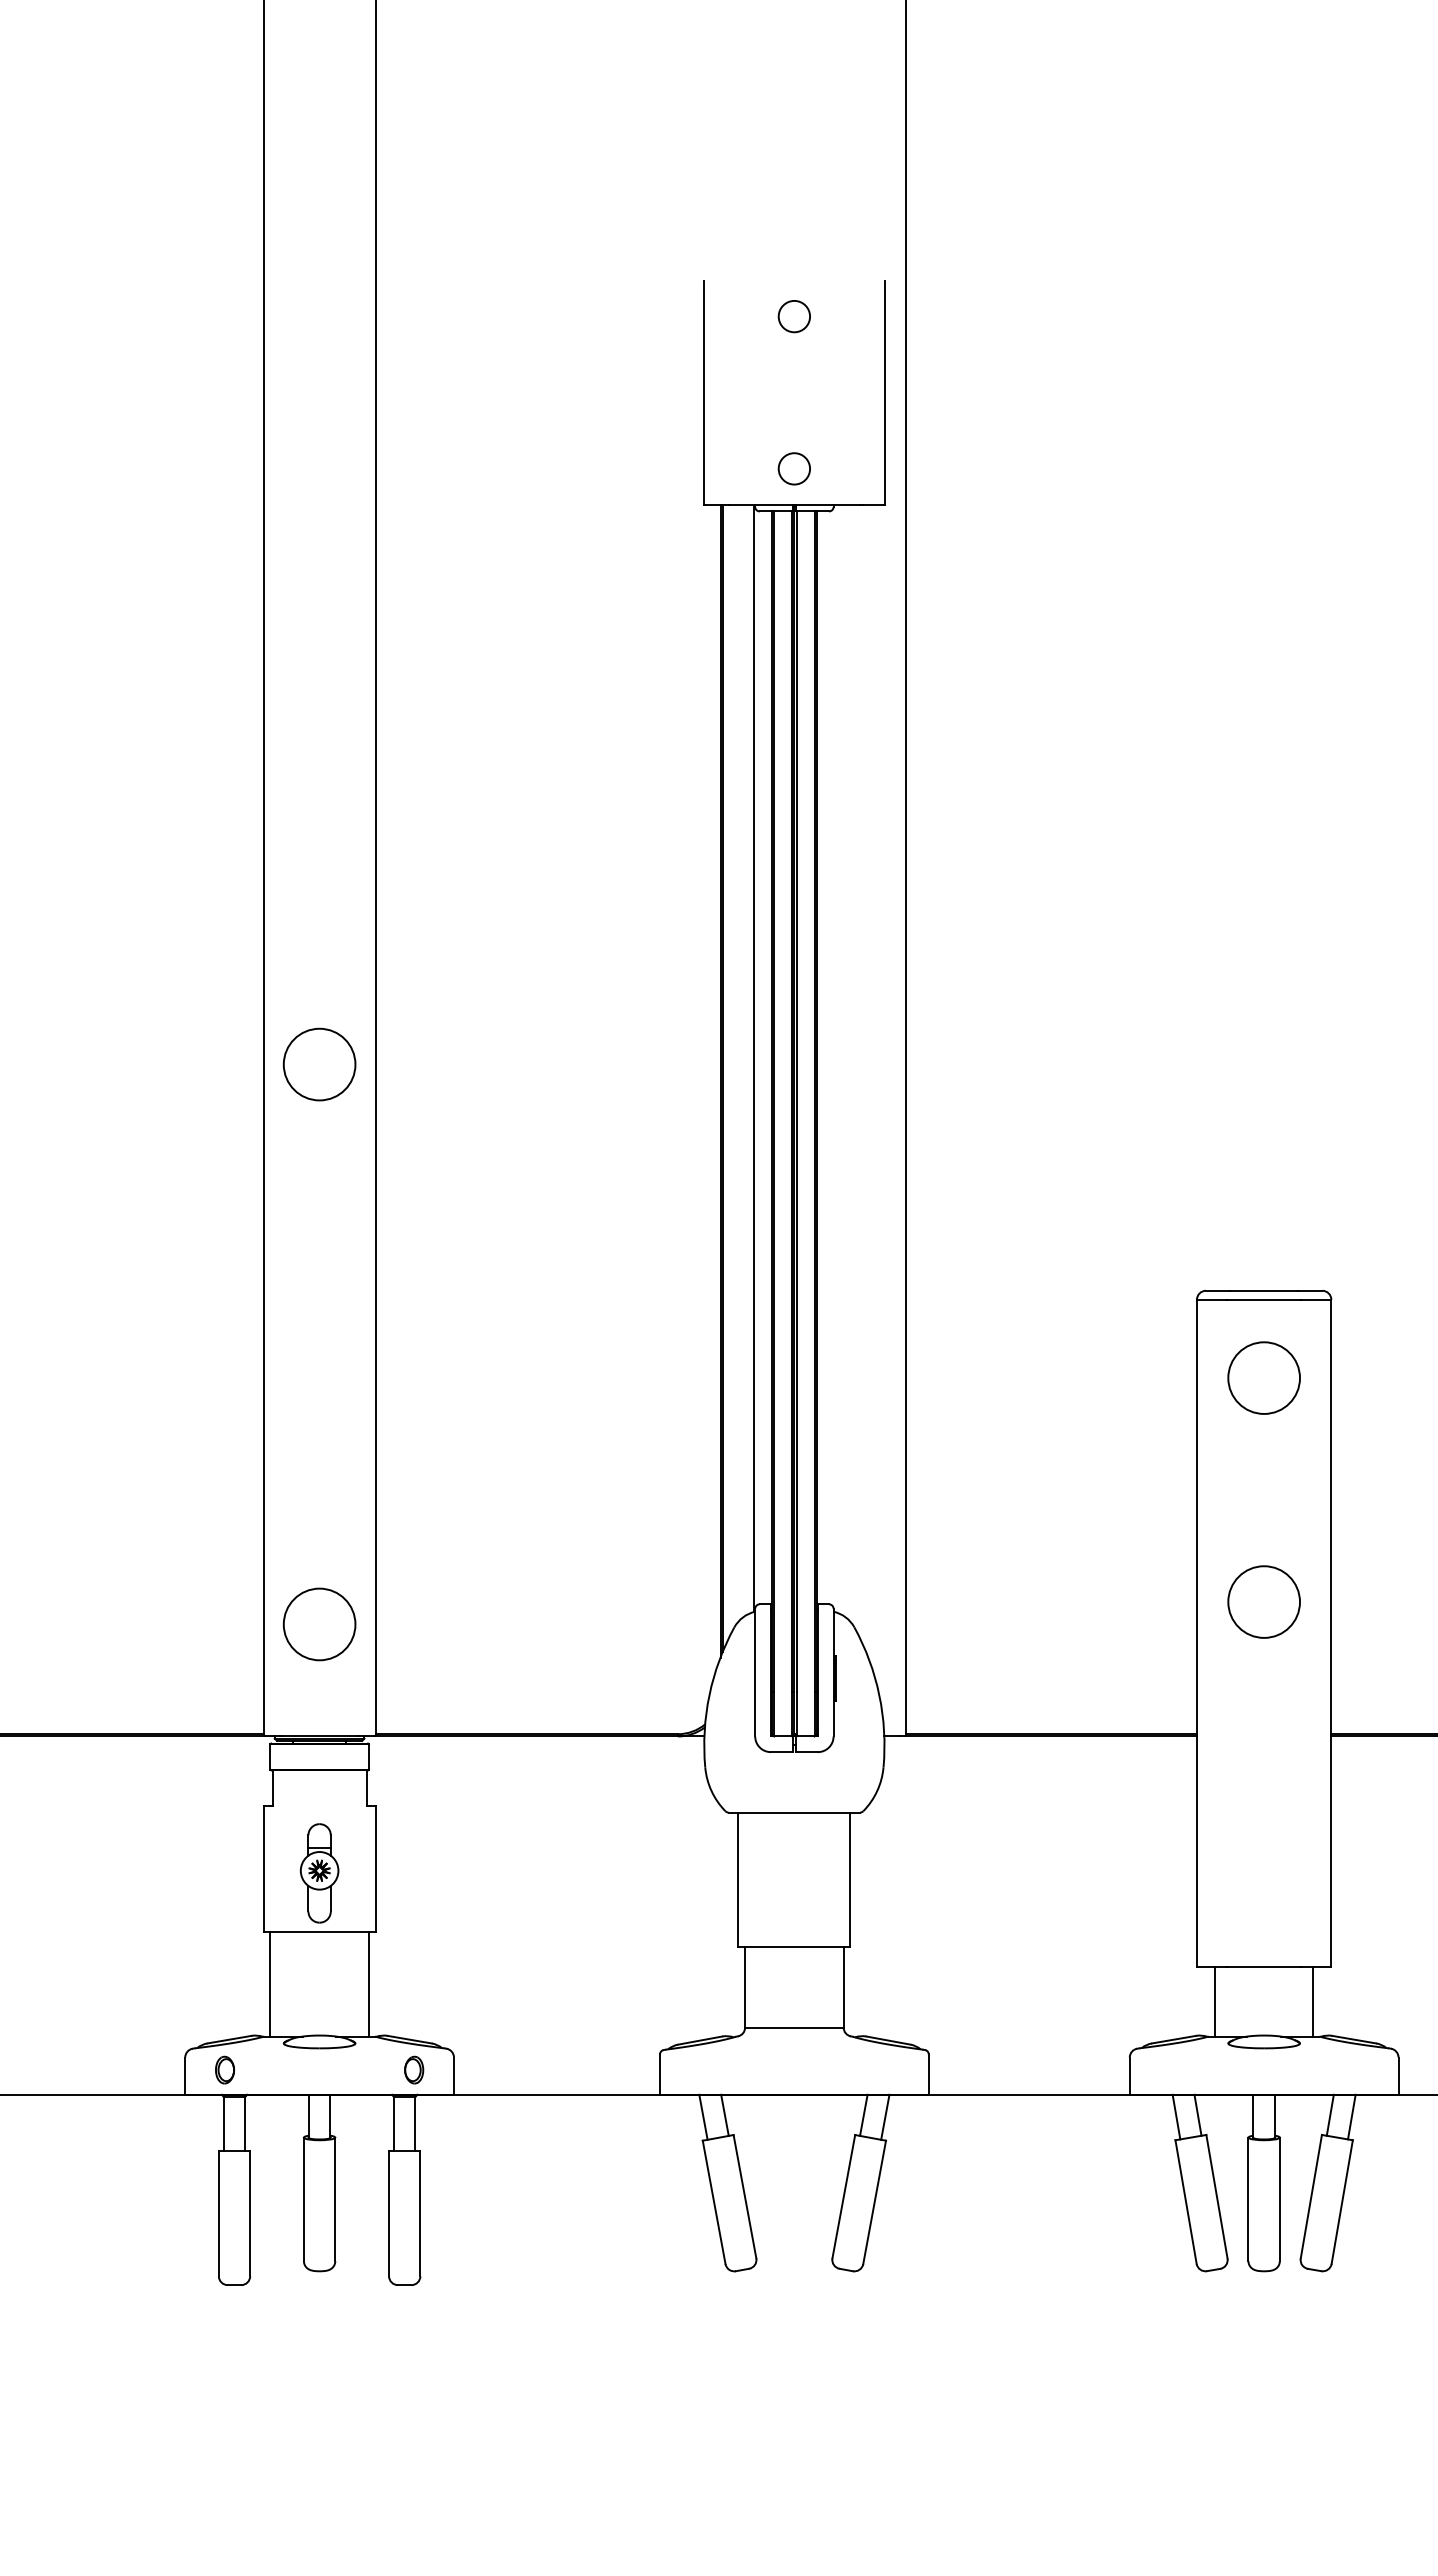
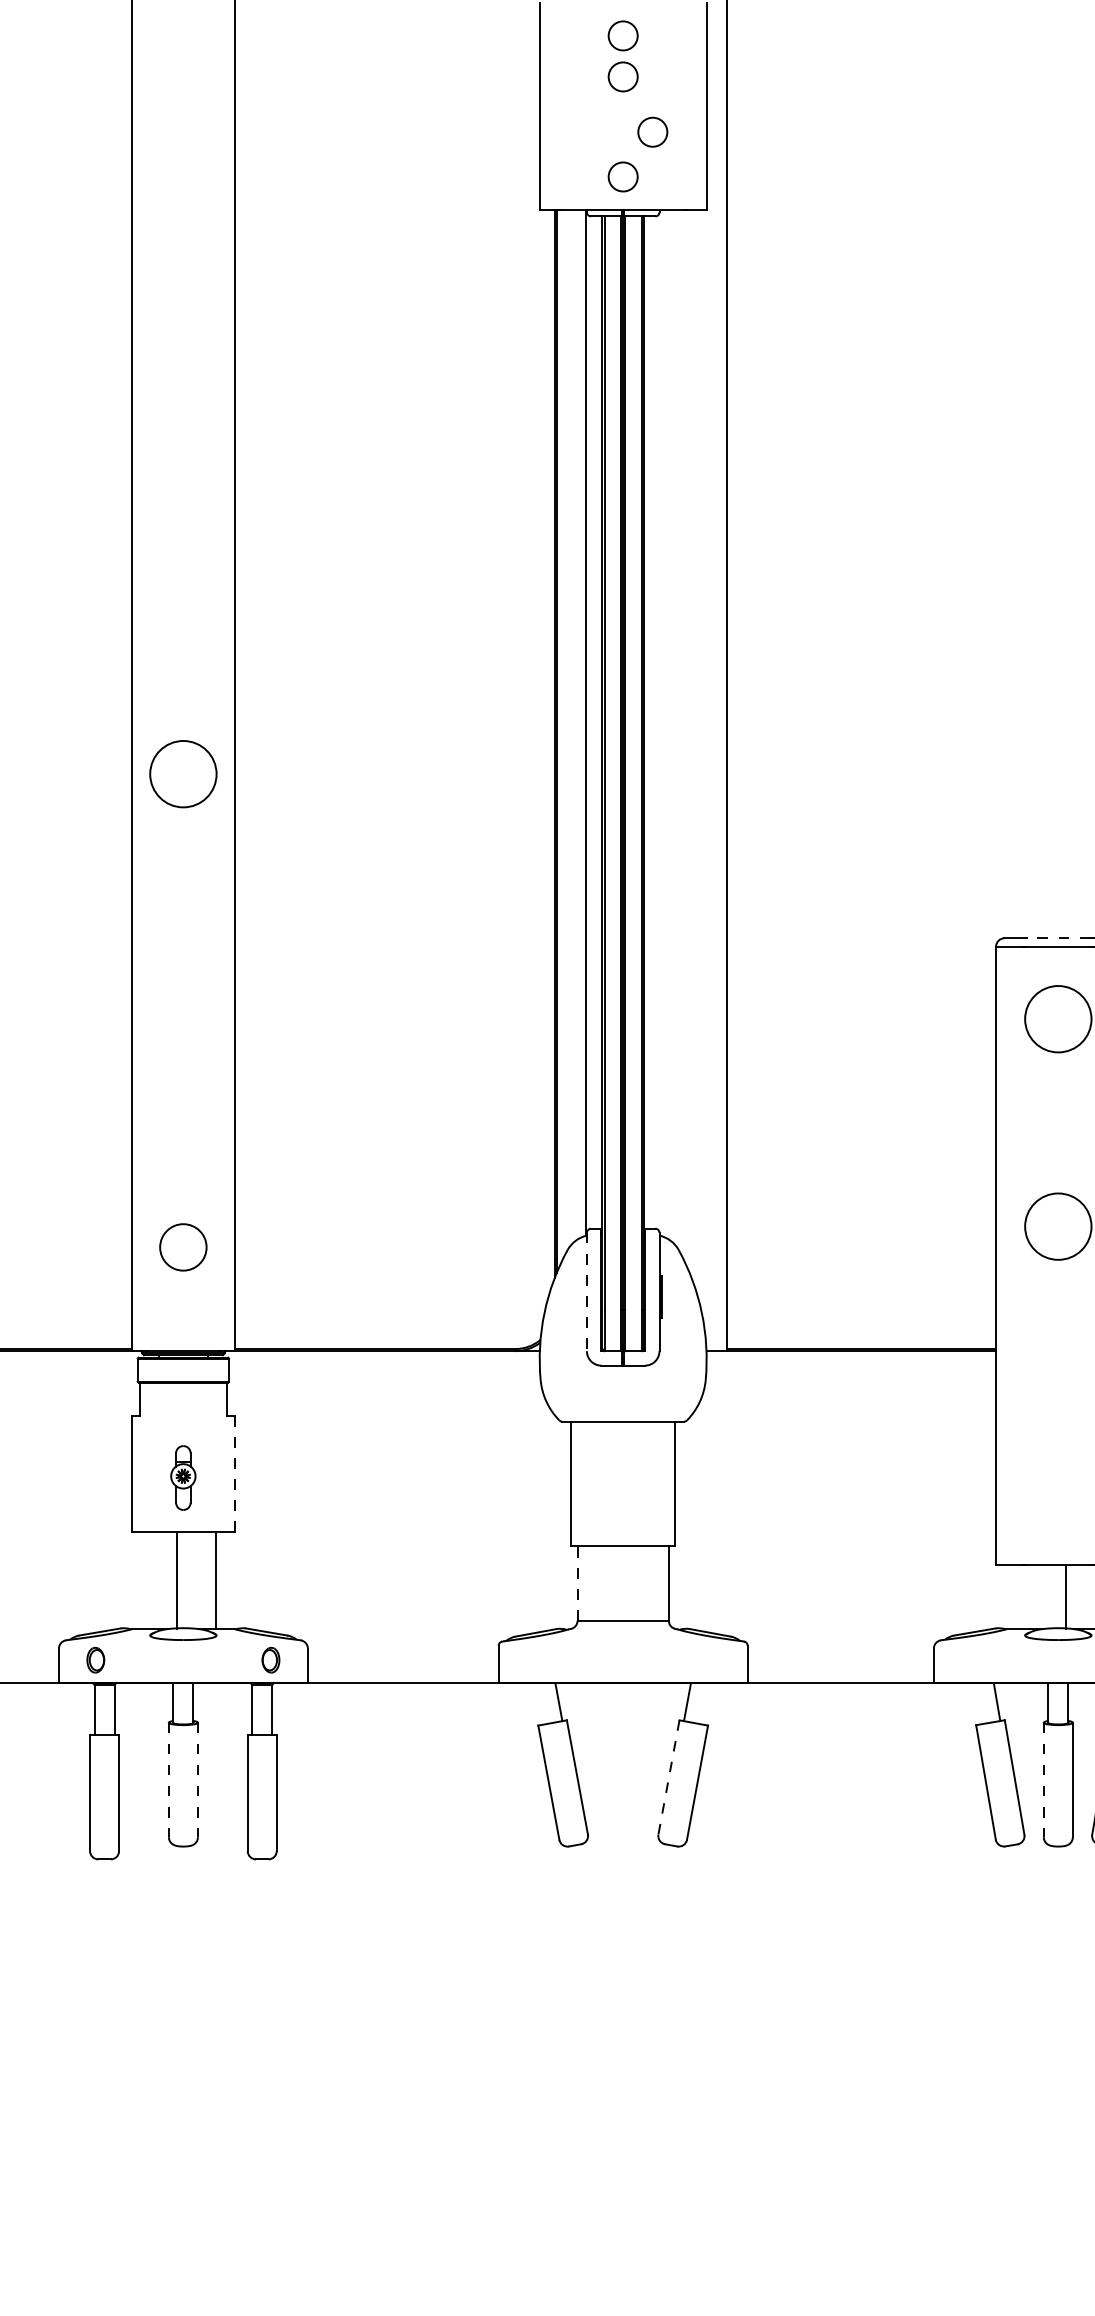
circle: (793, 360) -> (622, 76), added
circle: (825, 420) -> (652, 132), added
circle: (319, 1064) -> (183, 774), moved
line: (1263, 1290) -> (1057, 938), solid -> dashed
circle: (319, 1624) -> (183, 1247), size x0.7
line: (755, 1672) -> (587, 1291), solid -> dashed
line: (375, 1868) -> (235, 1473), solid -> dashed
part: (319, 1873) -> (183, 1478), size x0.7
line: (270, 1983) -> (215, 1579), moved
line: (368, 1983) -> (176, 1579), moved
line: (745, 1986) -> (577, 1582), solid -> dashed
line: (1214, 2001) -> (1065, 1596), moved
line: (703, 2116) -> (538, 1703), removed
line: (885, 2116) -> (707, 1703), removed
line: (1176, 2116) -> (977, 1703), removed
line: (843, 2196) -> (668, 1777), solid -> dashed
line: (303, 2199) -> (168, 1780), solid -> dashed
line: (335, 2199) -> (198, 1780), solid -> dashed
line: (1248, 2199) -> (1043, 1780), solid -> dashed

